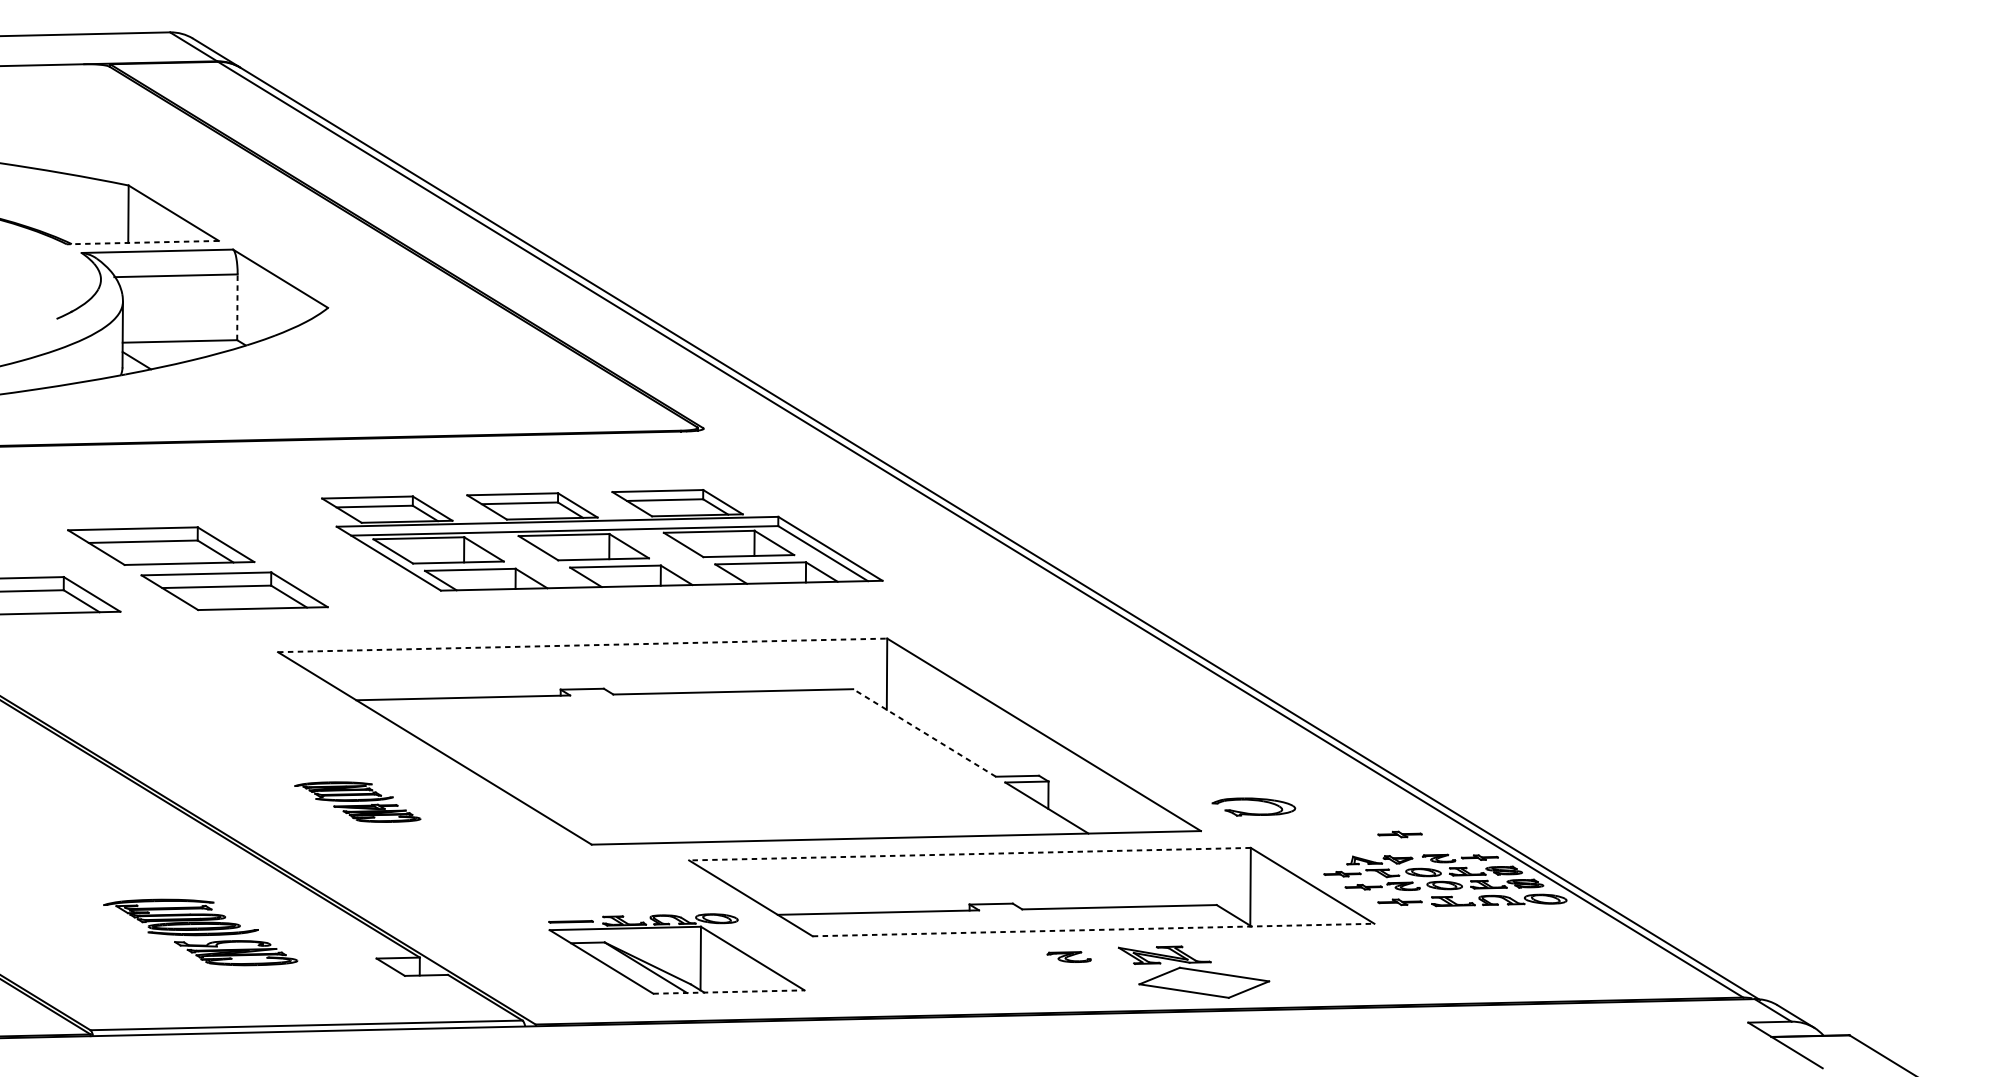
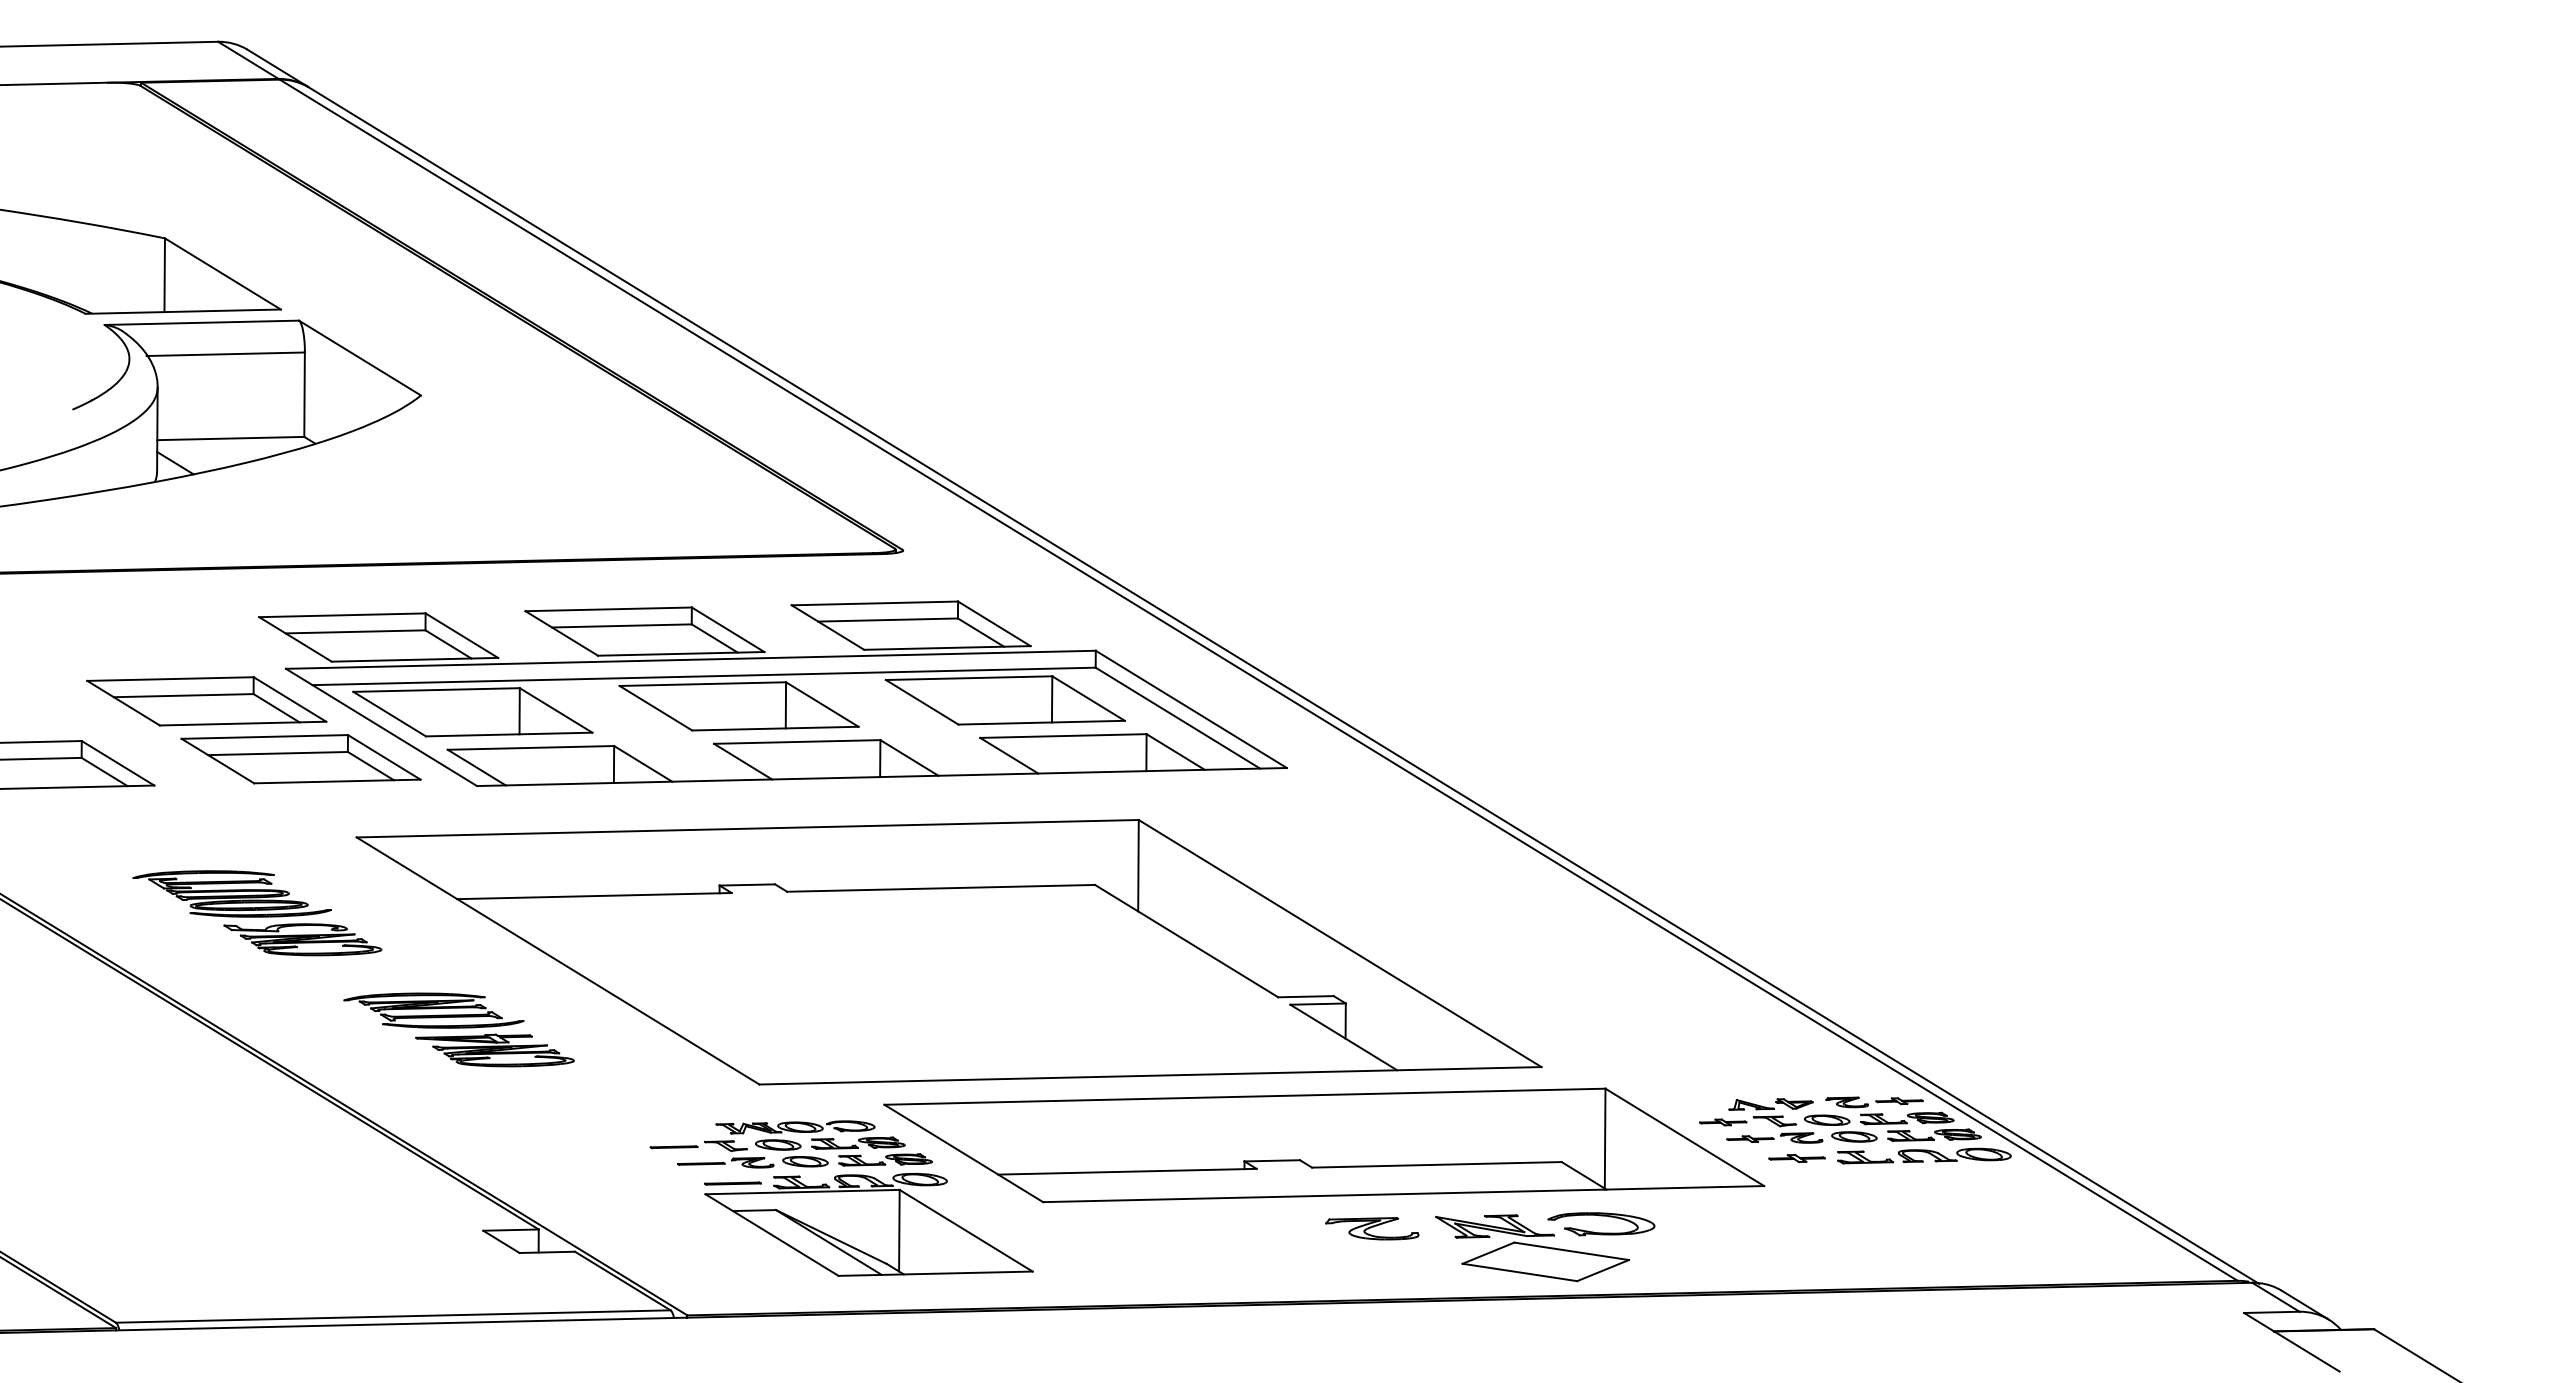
line: (143, 242) -> (183, 311), dashed -> solid
line: (237, 307) -> (304, 394), dashed -> solid
part: (601, 540) -> (772, 693), size x1.43
line: (583, 645) -> (748, 828), dashed -> solid
line: (924, 732) -> (1186, 940), dashed -> solid
part: (357, 801) -> (458, 1029), size x1.43
part: (1253, 801) -> (1601, 1216), moved
part: (1399, 834) -> (1796, 1071), removed
line: (969, 853) -> (1244, 1096), dashed -> solid
part: (615, 891) -> (790, 1144), added
line: (1093, 930) -> (1403, 1194), dashed -> solid
part: (200, 932) -> (257, 913), moved
part: (1069, 956) -> (1372, 1228), size x1.67
line: (729, 991) -> (936, 1273), dashed -> solid

